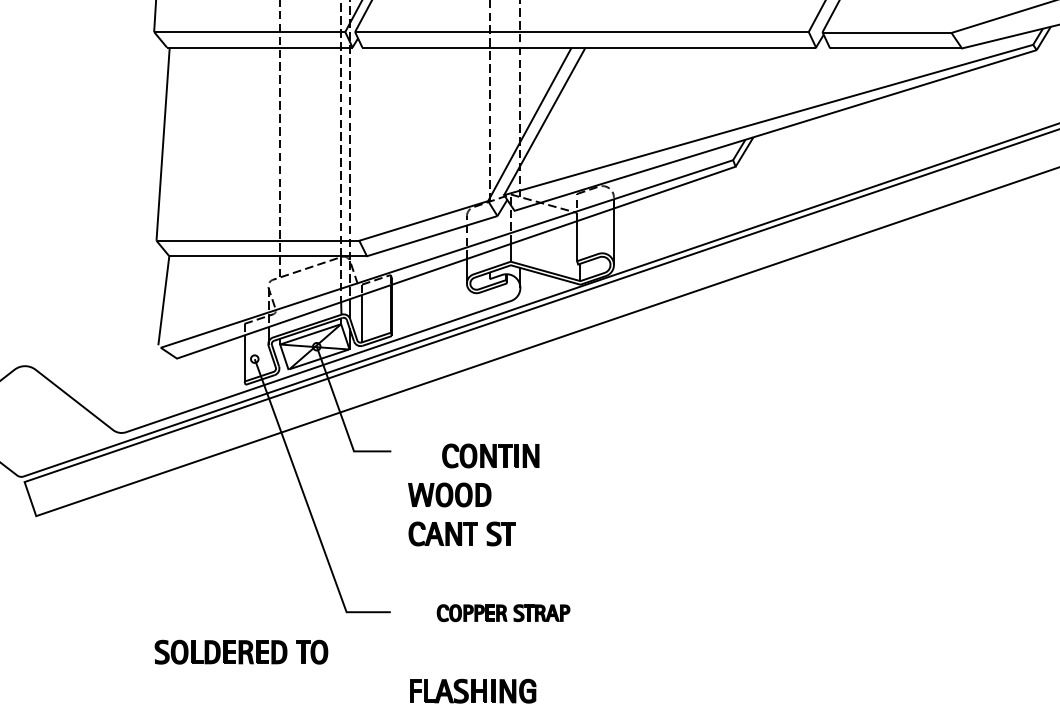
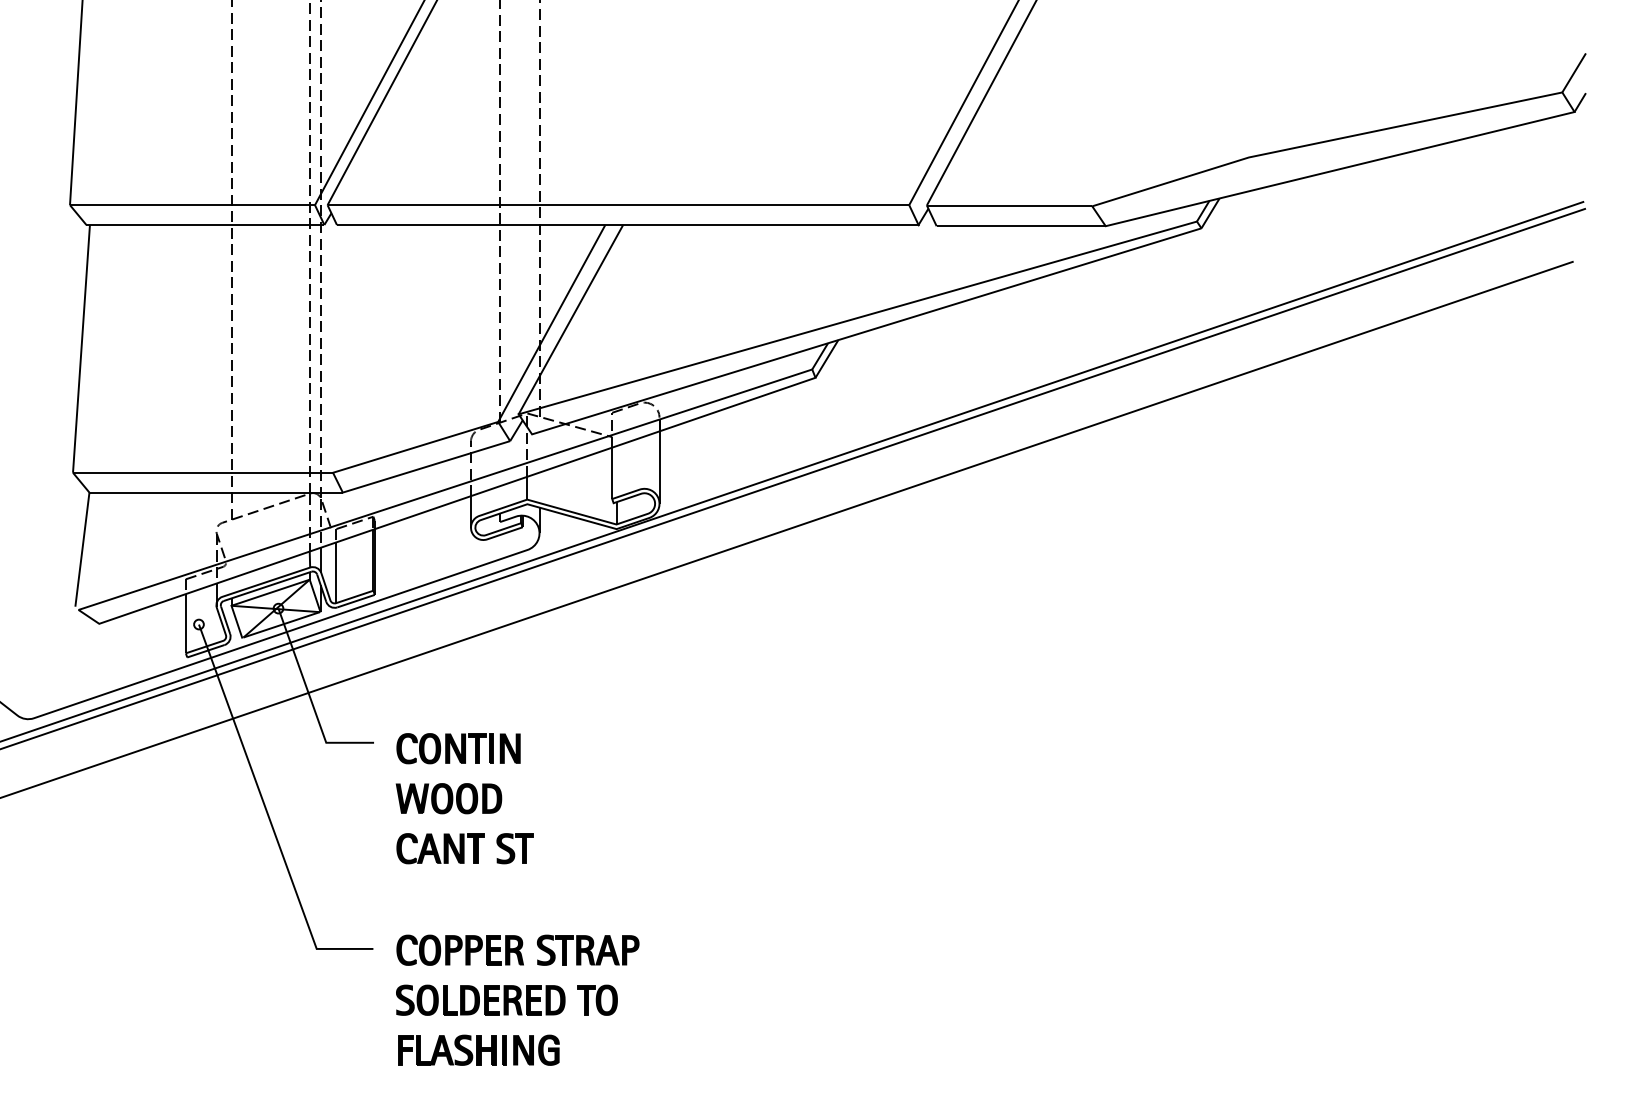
part: (490, 455) -> (458, 748), moved
part: (503, 612) -> (517, 949), size x1.43
part: (241, 651) -> (506, 999), moved

